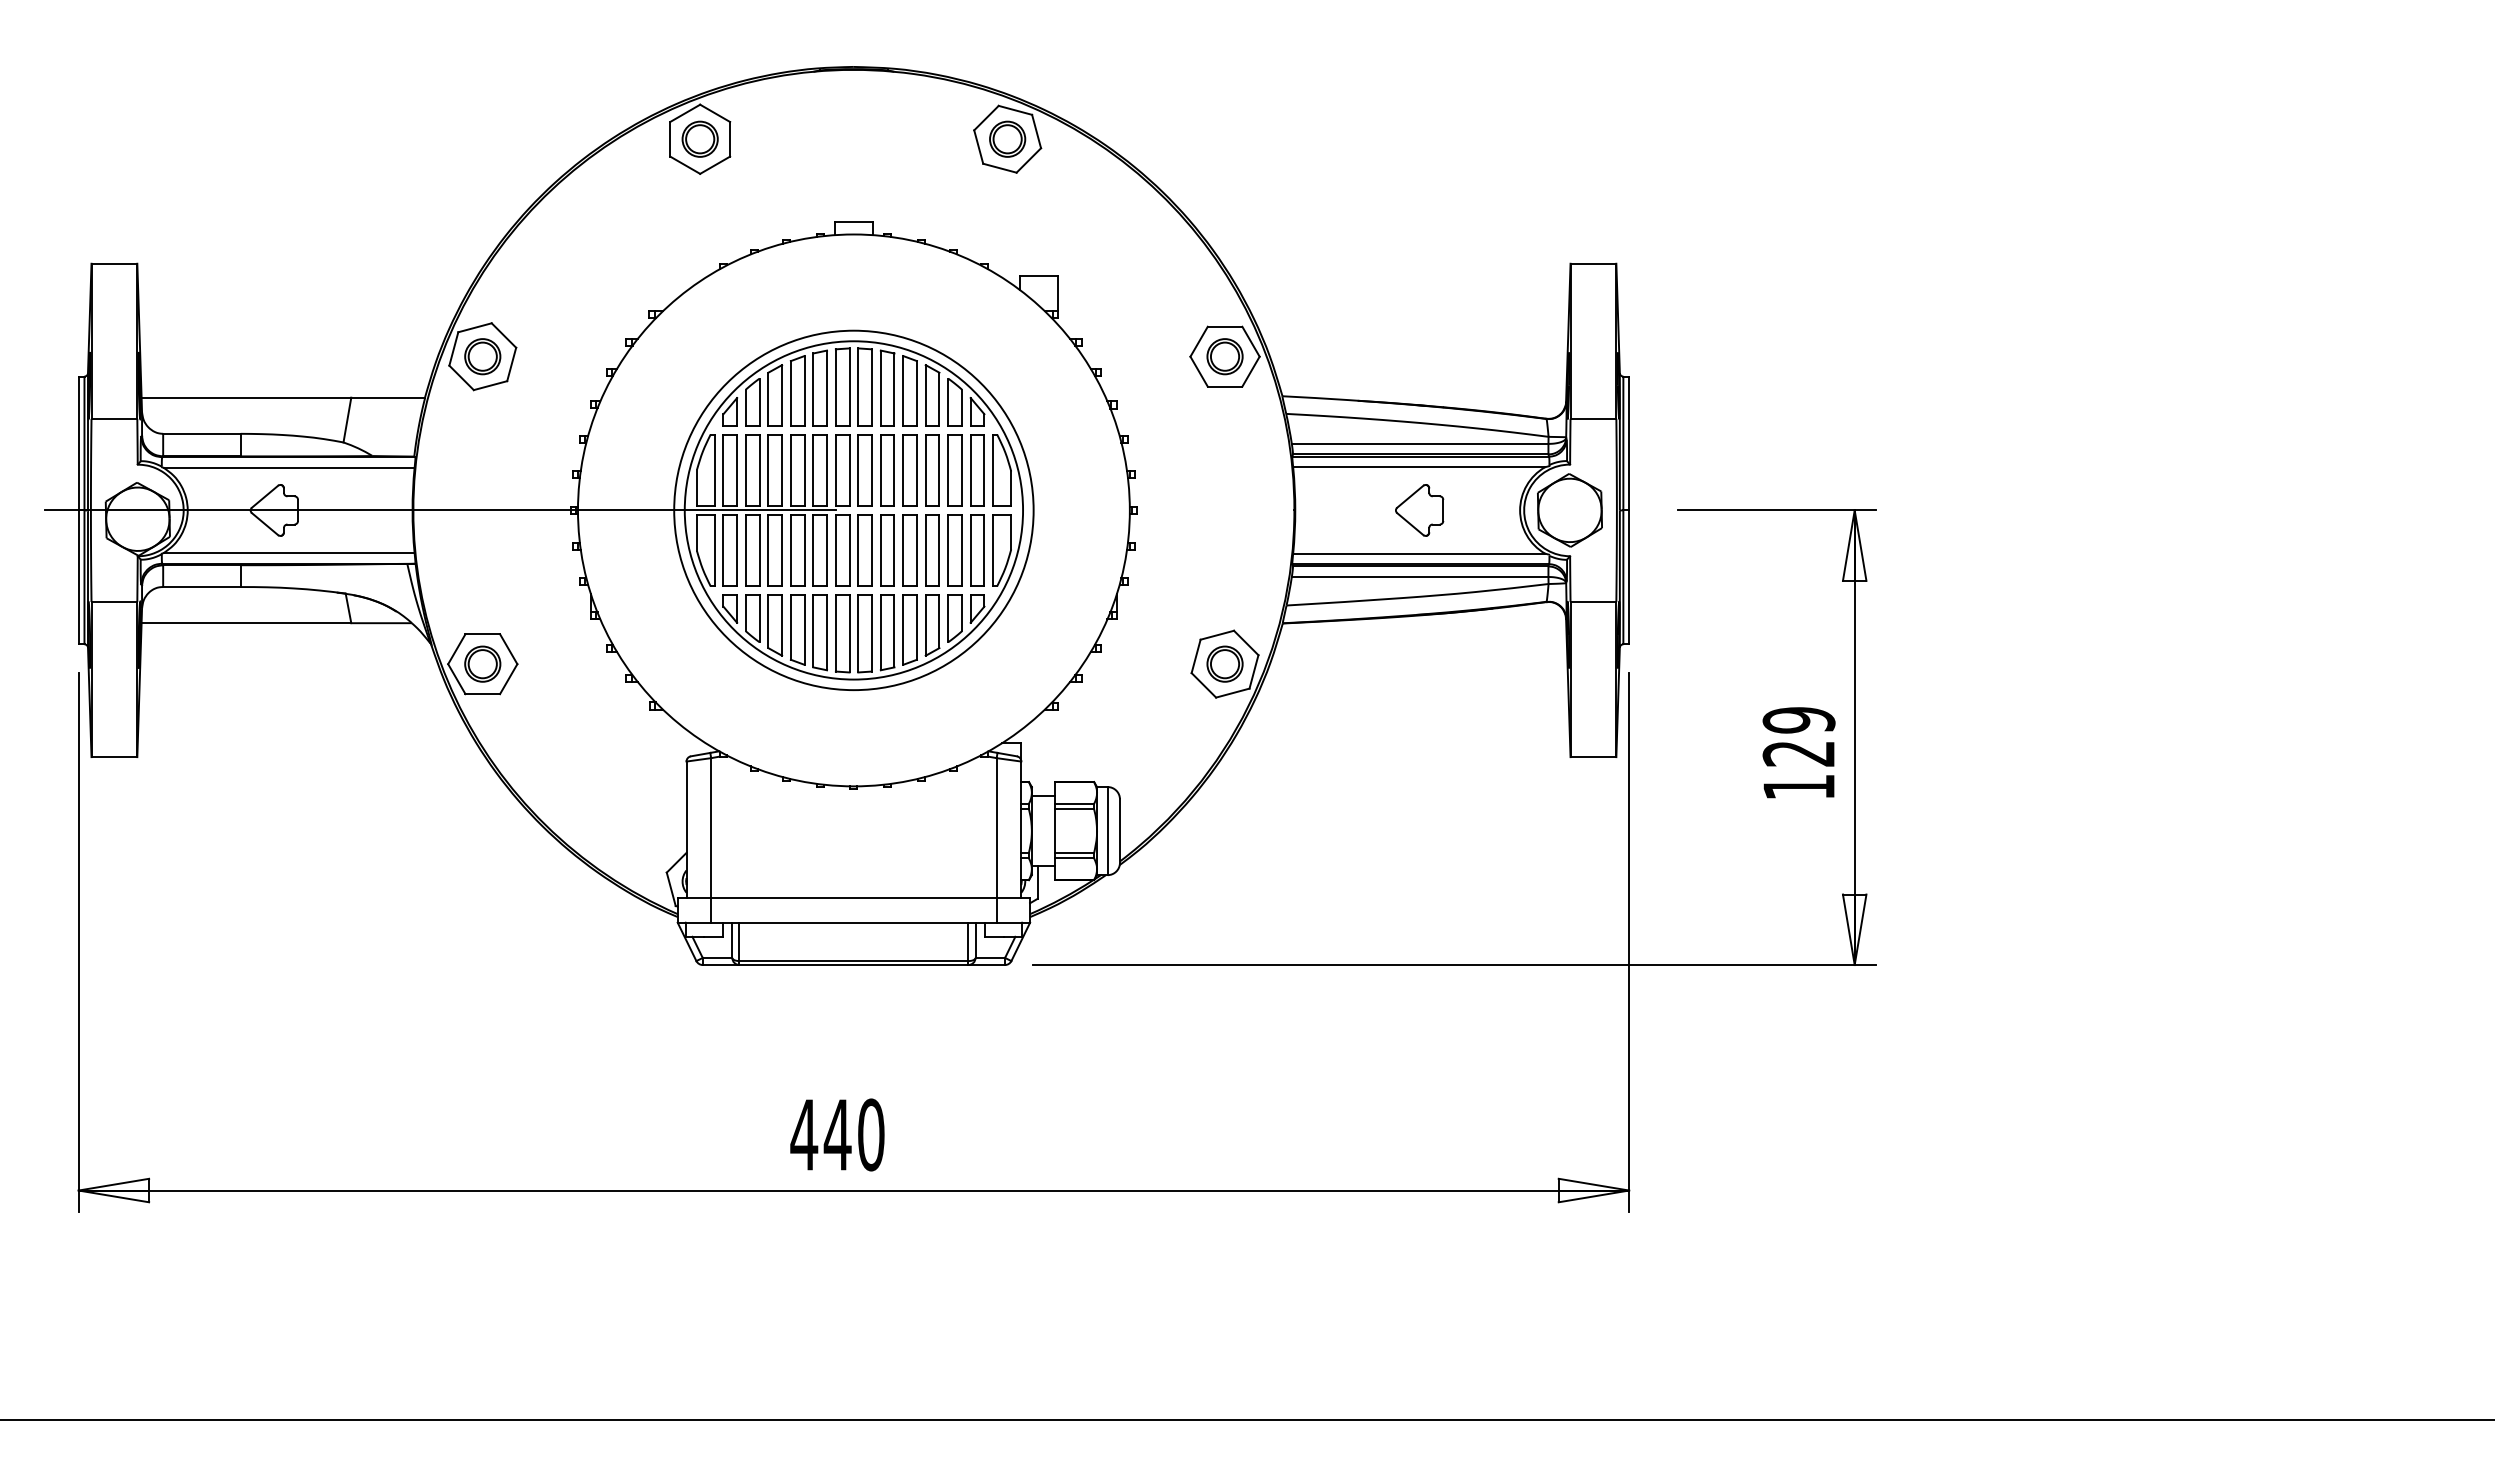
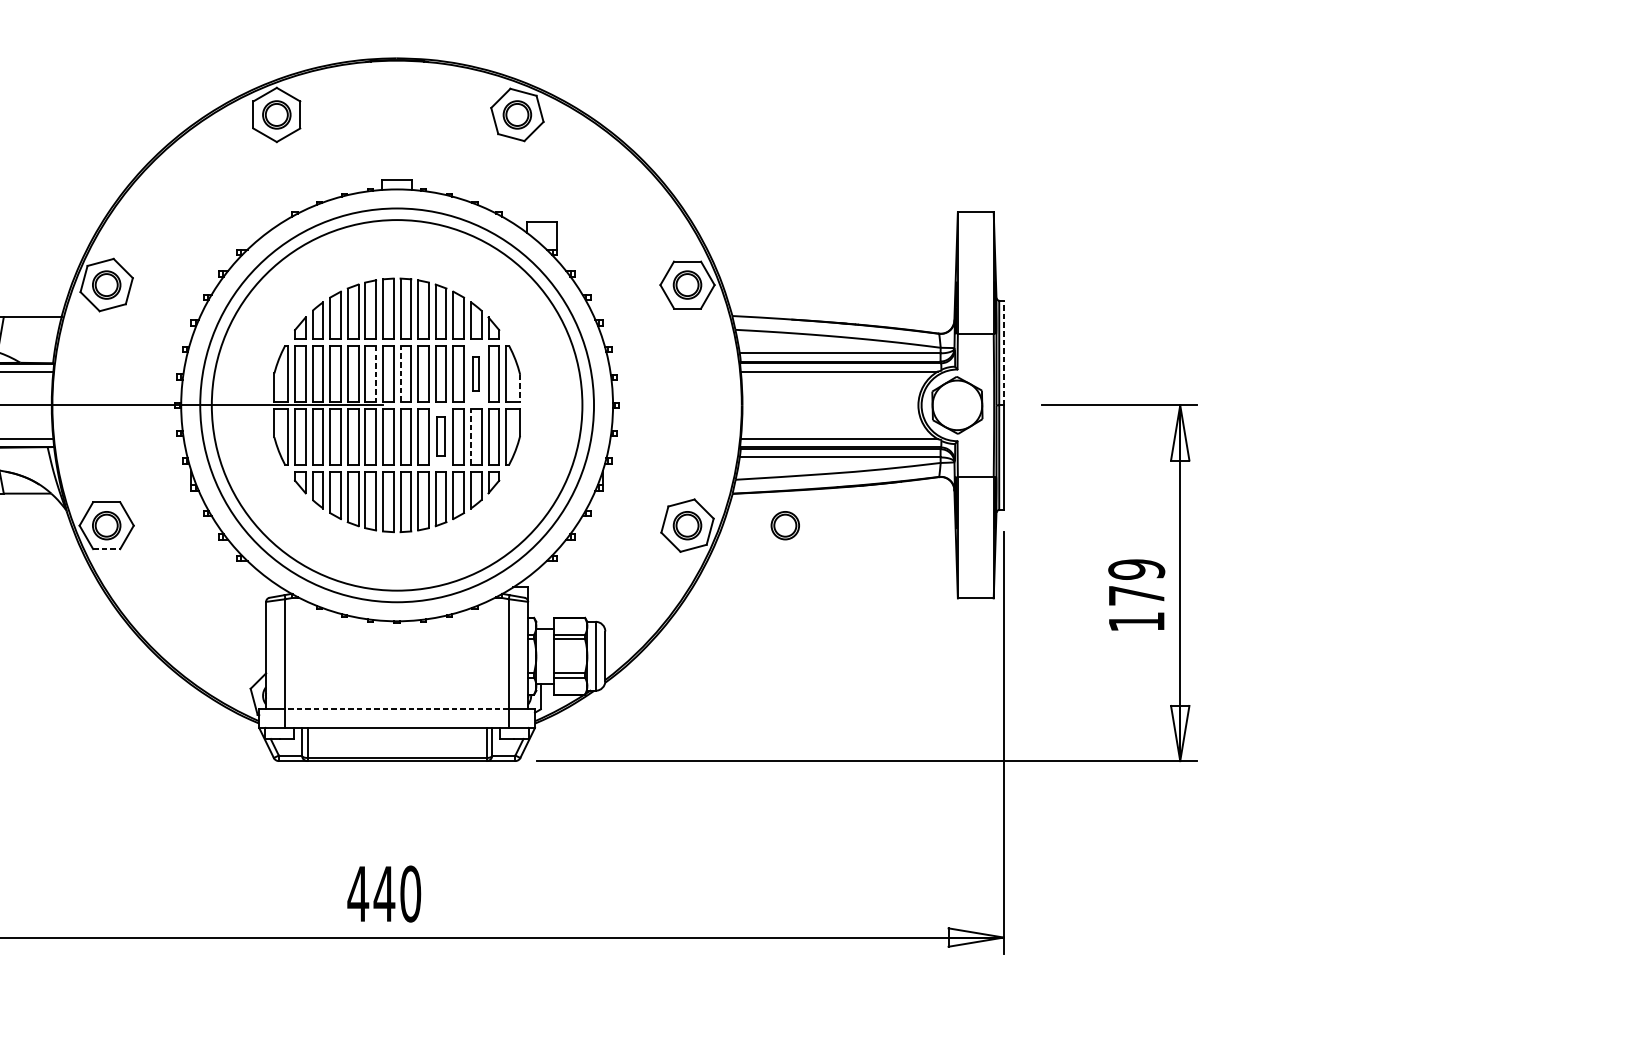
line: (1629, 443) -> (1004, 353), solid -> dashed
line: (827, 470) -> (376, 374), solid -> dashed
line: (858, 470) -> (400, 374), solid -> dashed
part: (954, 470) -> (475, 374), size x0.6
line: (1011, 489) -> (520, 388), solid -> dashed
circle: (853, 510) -> (396, 405), size x1.4
circle: (853, 510) -> (396, 405), size x1.4
part: (1419, 510) -> (839, 405), removed
part: (909, 550) -> (440, 436), size x0.7
line: (948, 550) -> (471, 436), solid -> dashed
part: (1349, 663) -> (784, 525), added
line: (483, 694) -> (107, 549), solid -> dashed
text: (1798, 753) -> (1136, 595), 129 -> 179
line: (853, 898) -> (396, 709), solid -> dashed

